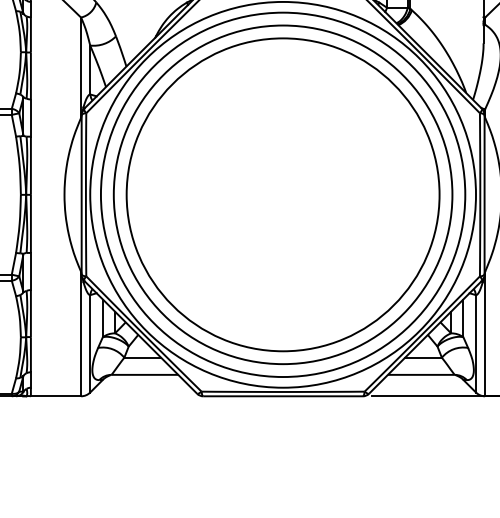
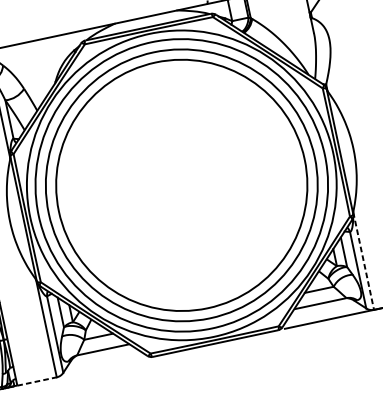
line: (485, 334) -> (364, 261), solid -> dashed
line: (56, 396) -> (37, 381), solid -> dashed

